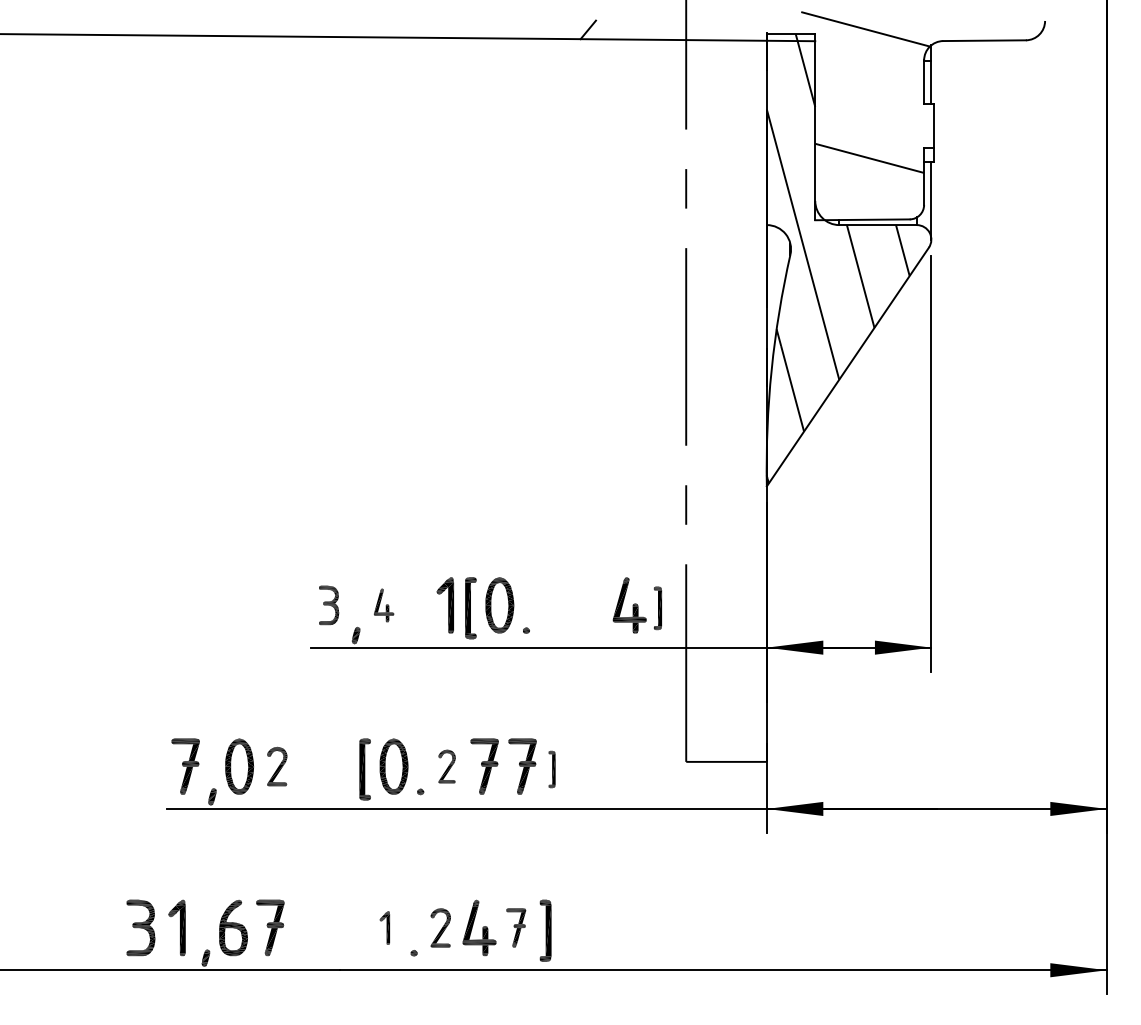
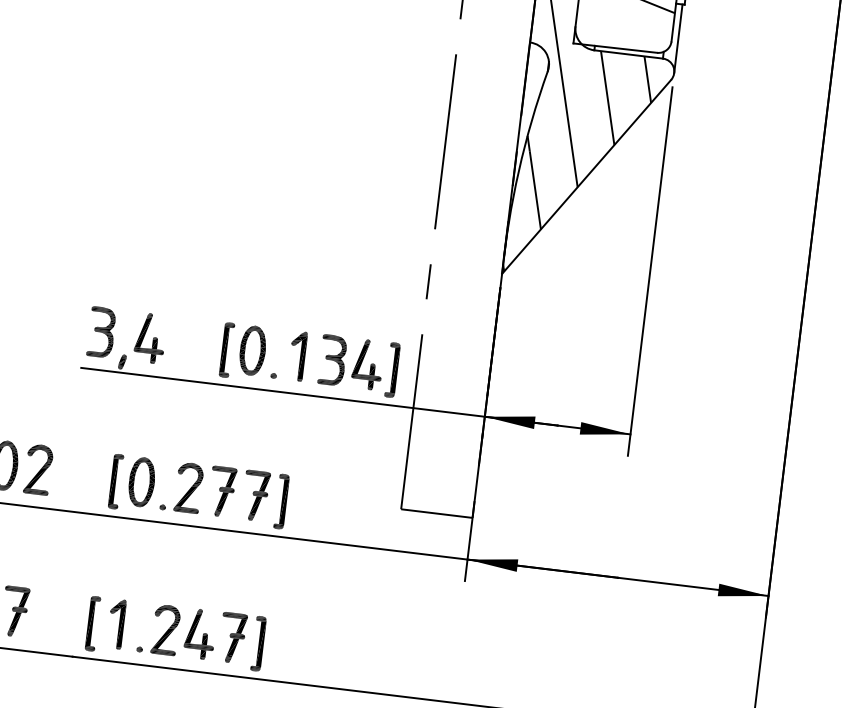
part: (328, 605) -> (101, 332), size x1.43
part: (383, 605) -> (149, 338), size x1.67
part: (444, 605) -> (296, 356), moved
part: (589, 605) -> (332, 360), added
part: (657, 608) -> (392, 370), size x1.43
part: (276, 766) -> (37, 469), size x1.43
part: (446, 766) -> (188, 487), size x1.67
part: (551, 769) -> (281, 501), size x1.67
part: (384, 927) -> (116, 623), size x1.67
part: (440, 927) -> (165, 629), size x1.43
part: (516, 927) -> (233, 637), size x1.43
part: (358, 930) -> (92, 623), added

